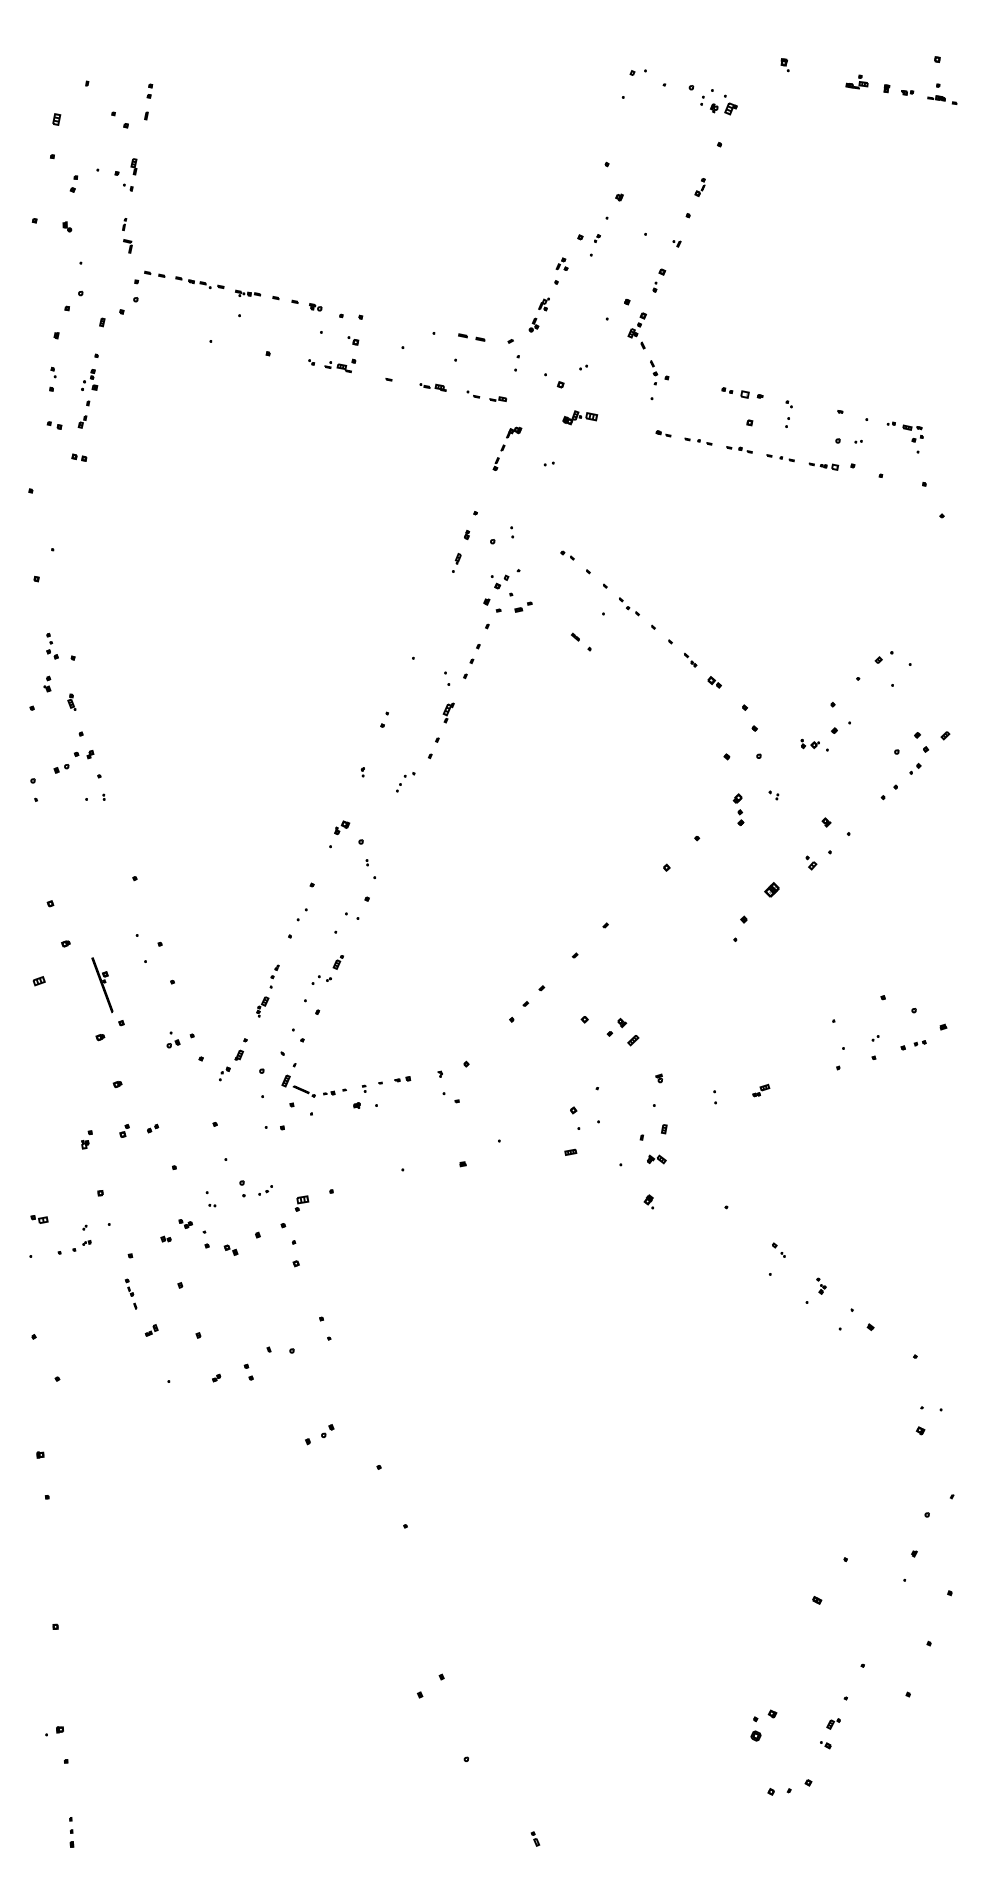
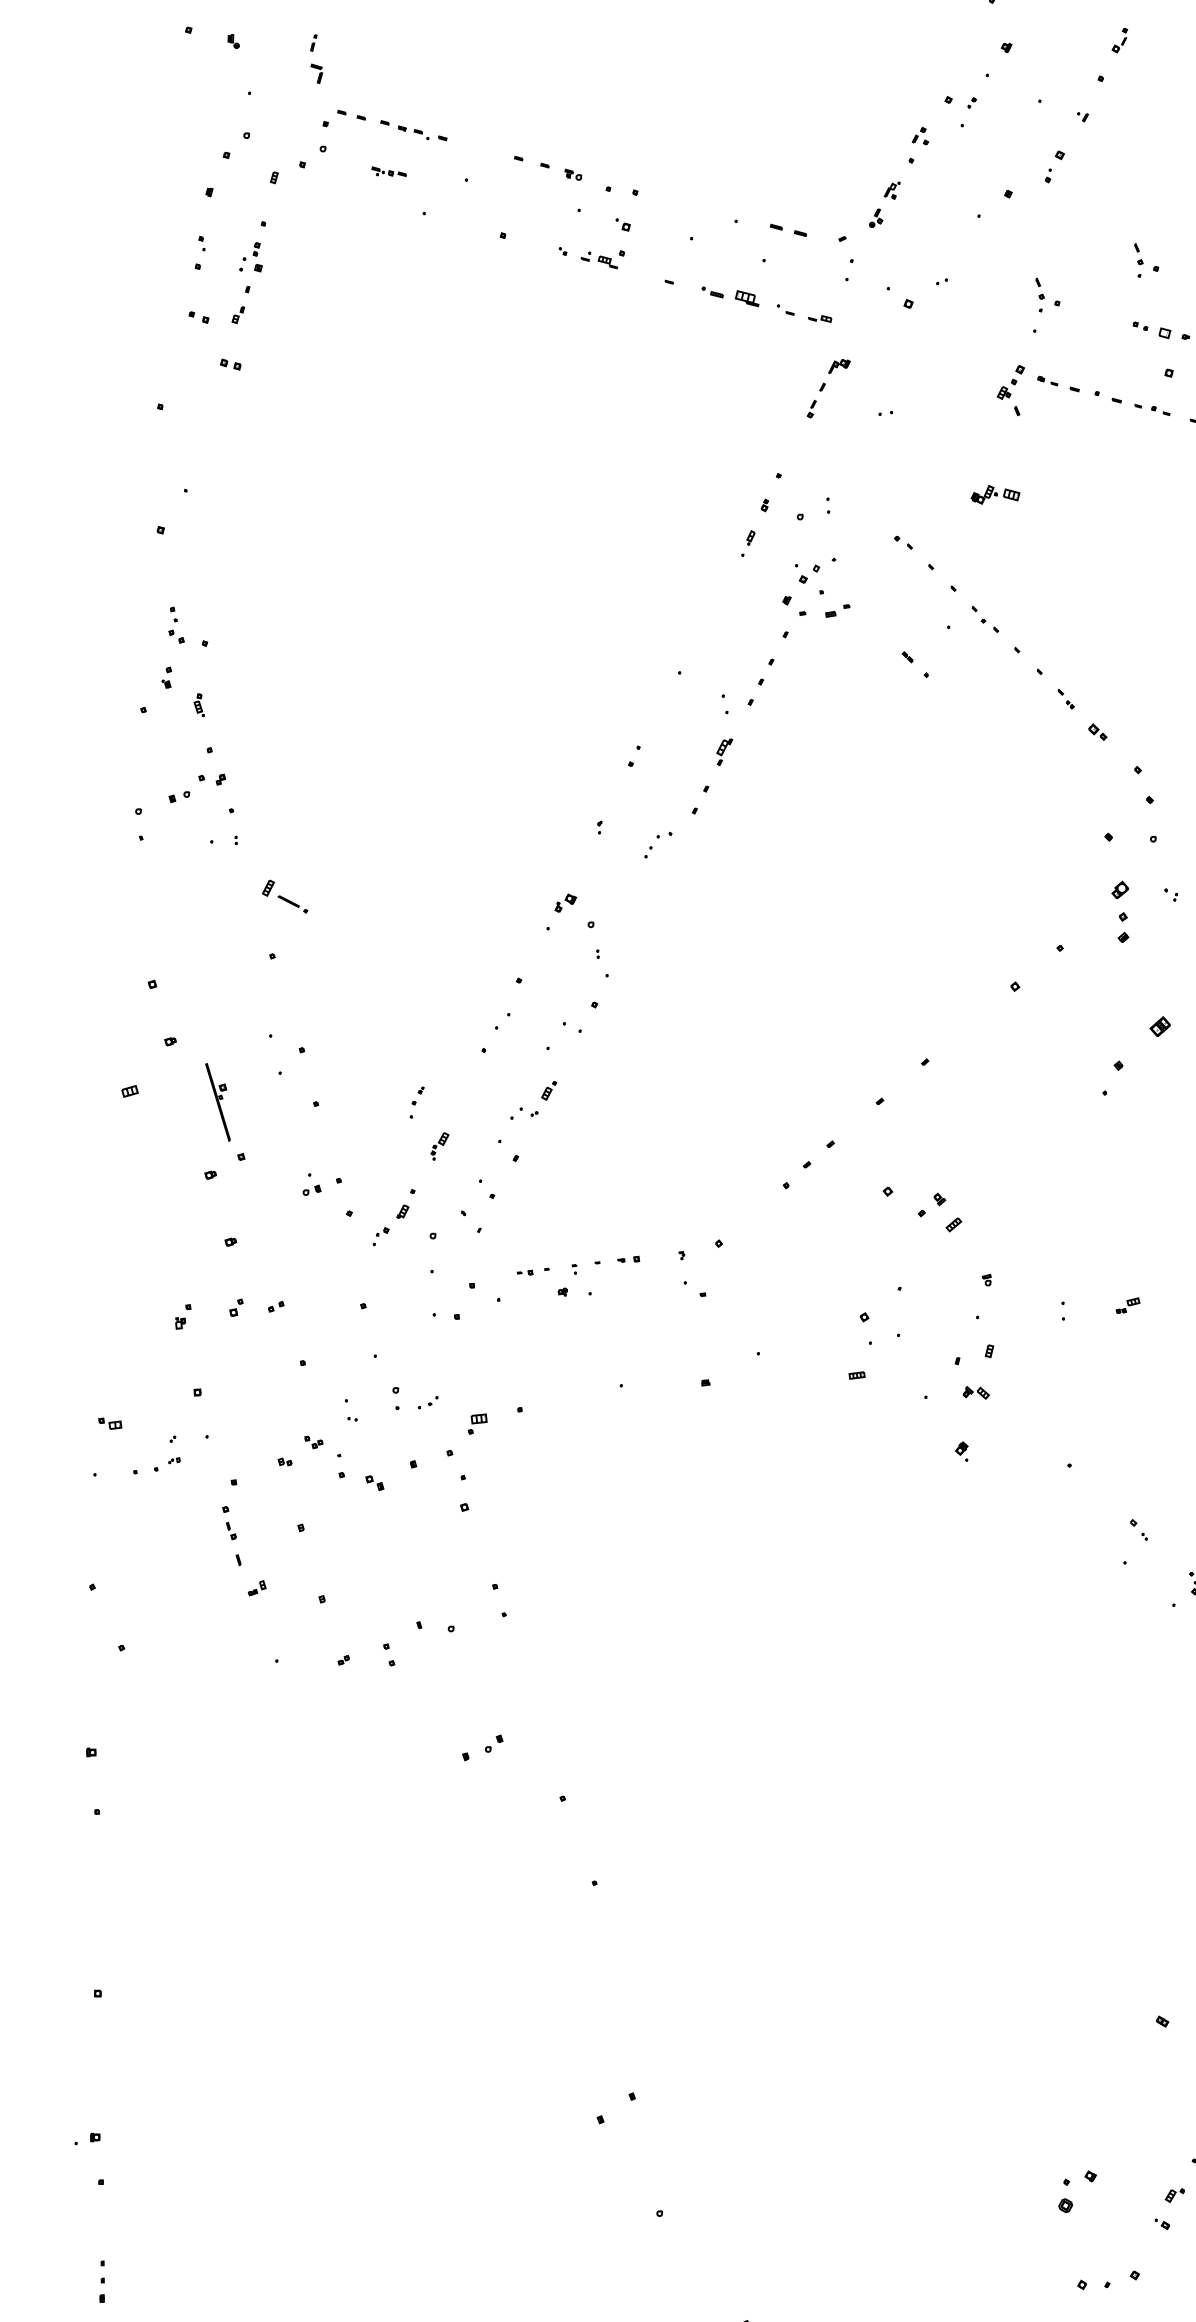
part: (248, 292) -> (389, 170), moved
part: (636, 330) -> (1009, 389), moved
part: (728, 343) -> (1146, 260), added
part: (432, 387) -> (729, 296), size x1.6
part: (580, 417) -> (995, 495), moved
part: (698, 441) -> (1095, 394), size x1.4
part: (738, 809) -> (1120, 911), size x1.4
part: (274, 976) -> (416, 1102), moved
part: (298, 1085) -> (285, 895), moved
part: (130, 1293) -> (230, 1534), size x1.4

